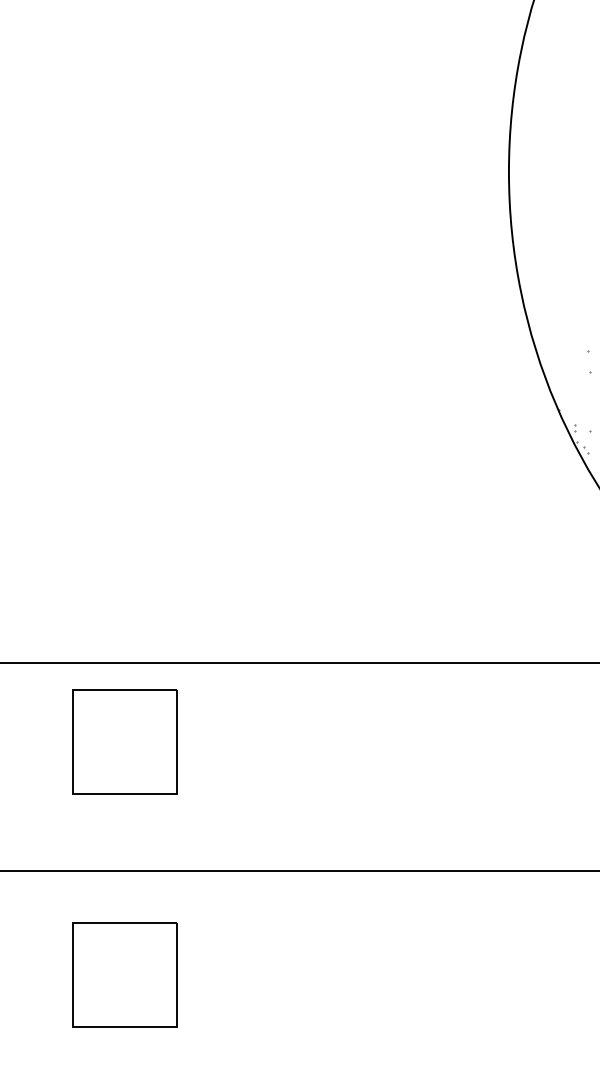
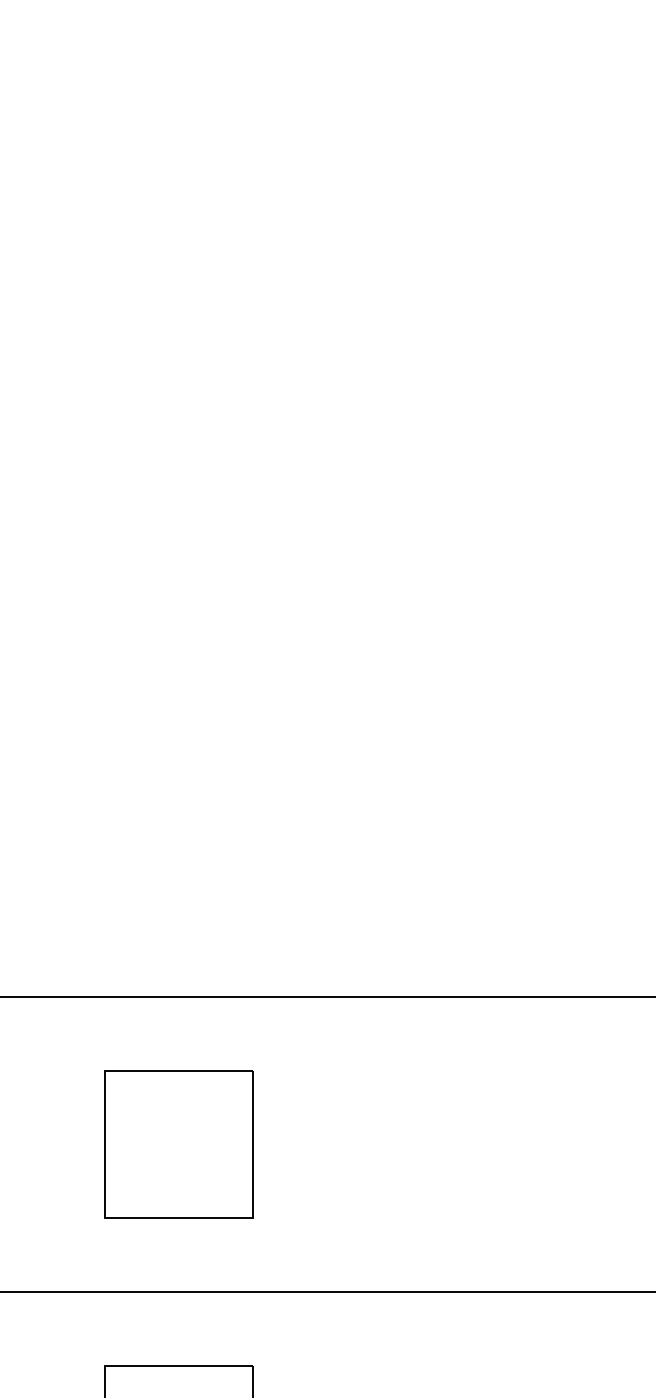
part: (124, 741) -> (177, 1143), moved

